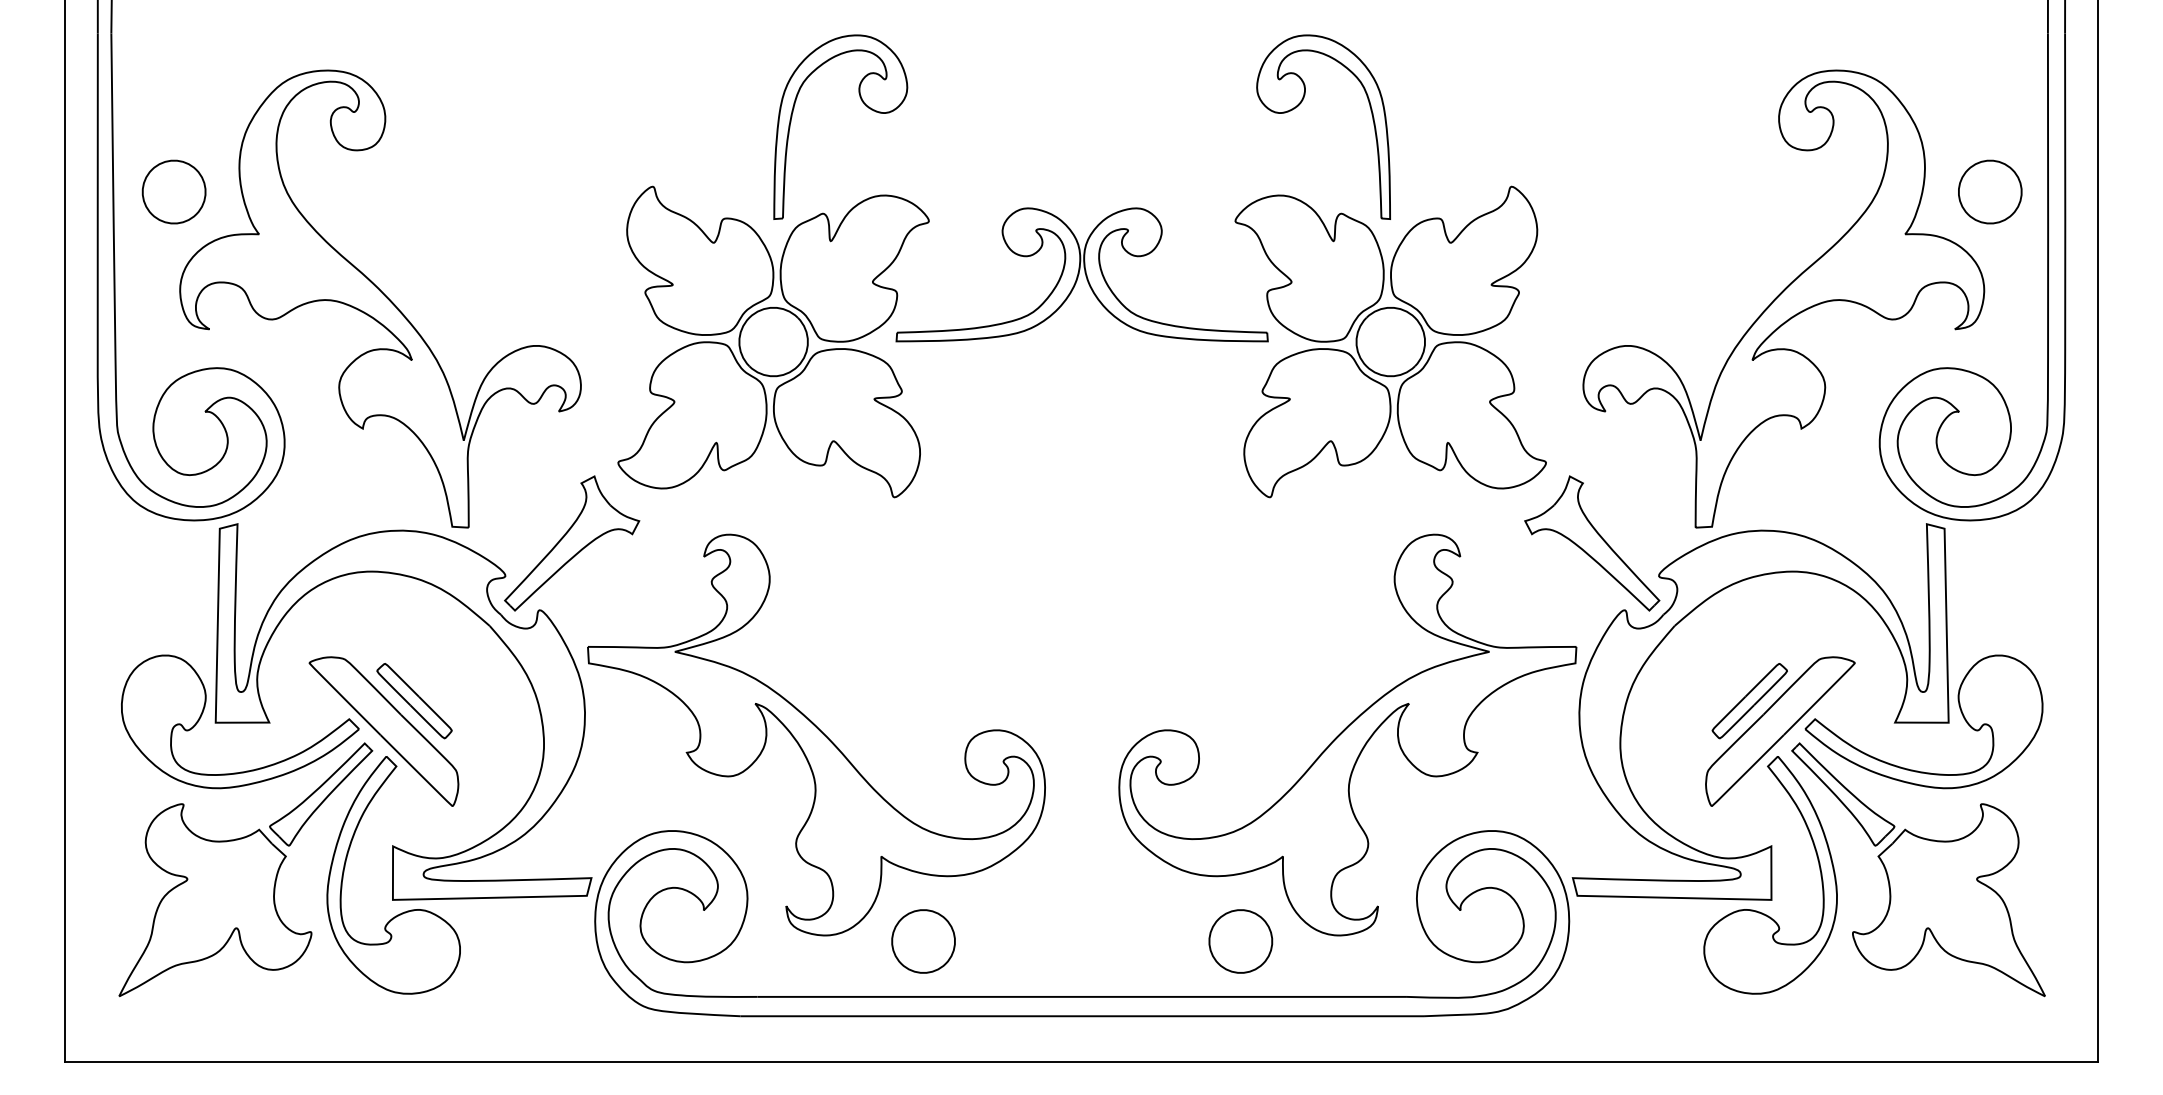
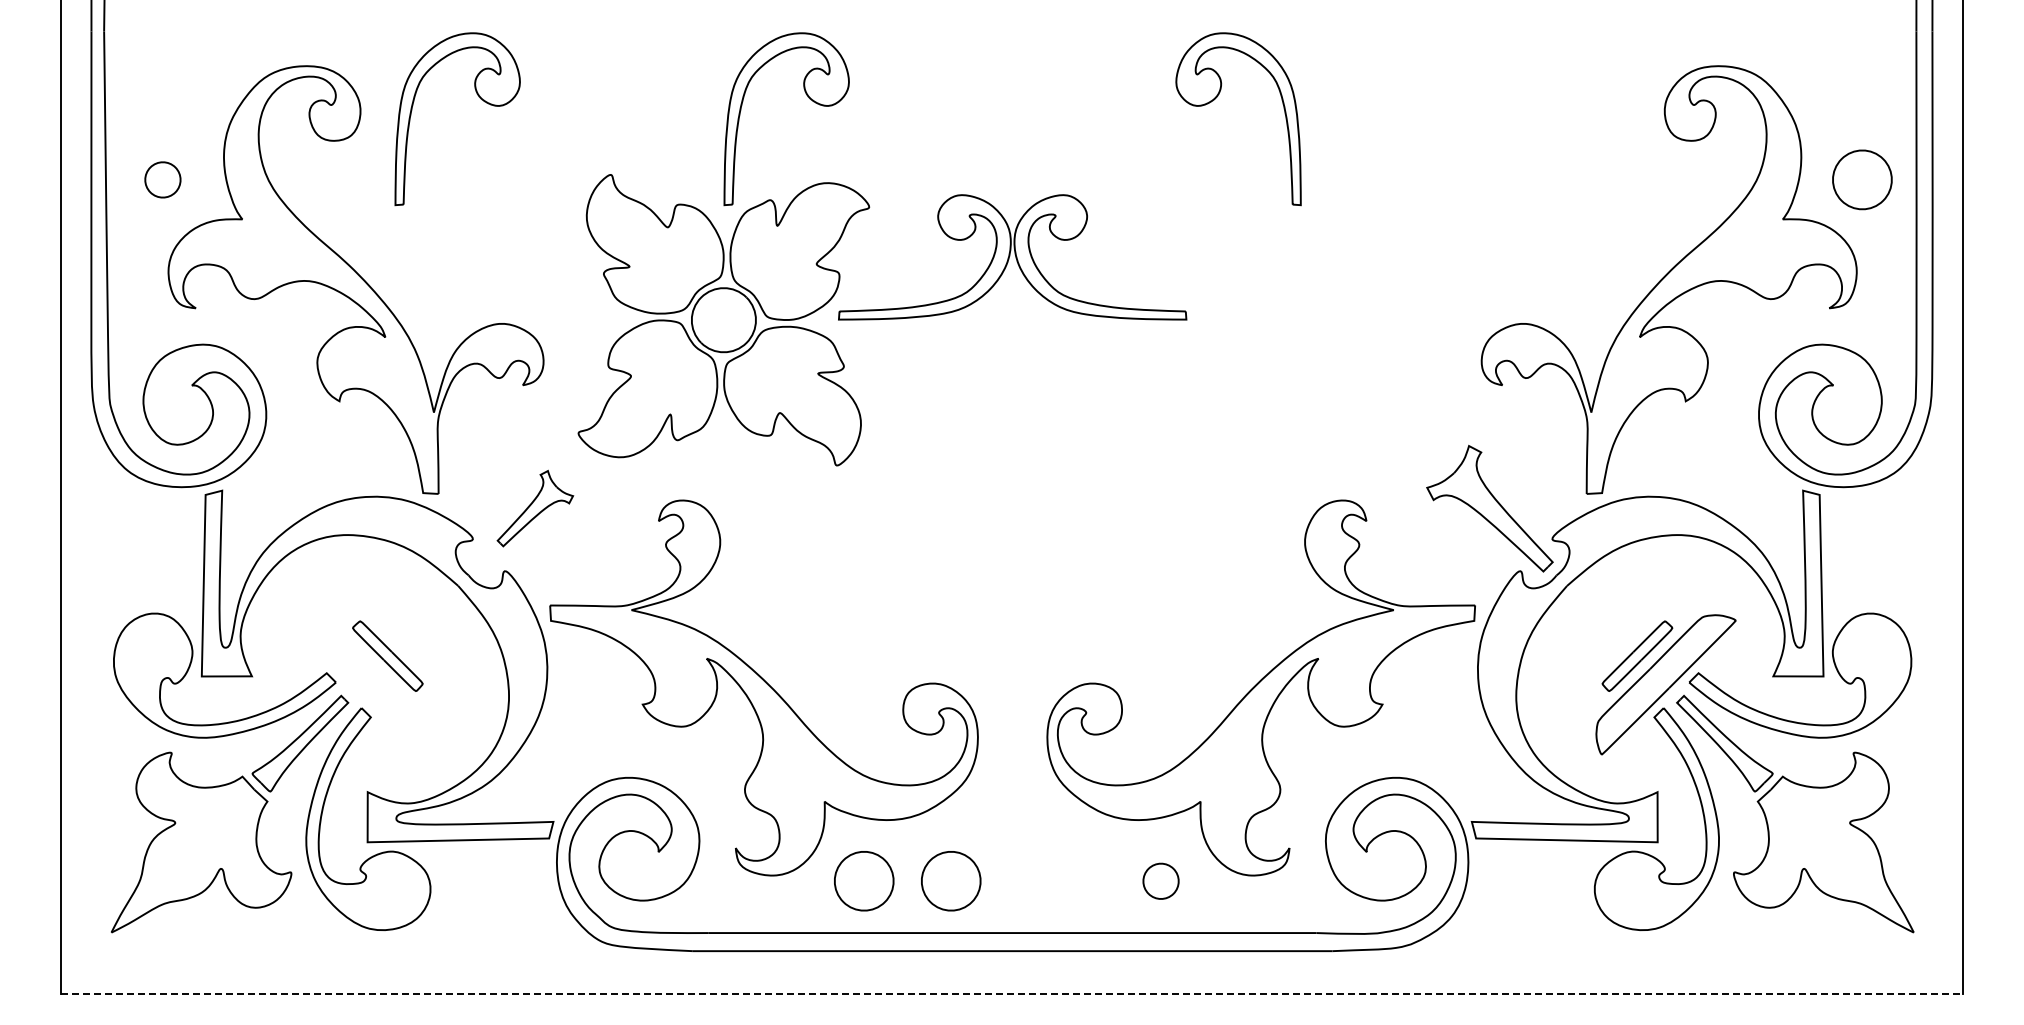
part: (513, 106) -> (480, 99), added
part: (173, 191) -> (162, 179), size x0.6
part: (1390, 342) -> (1301, 320), removed
part: (572, 543) -> (535, 508), size x0.6
part: (383, 731) -> (358, 684), removed
part: (1016, 941) -> (951, 881), added
part: (1240, 941) -> (1160, 881), size x0.6
line: (1082, 1062) -> (1012, 994), solid -> dashed

